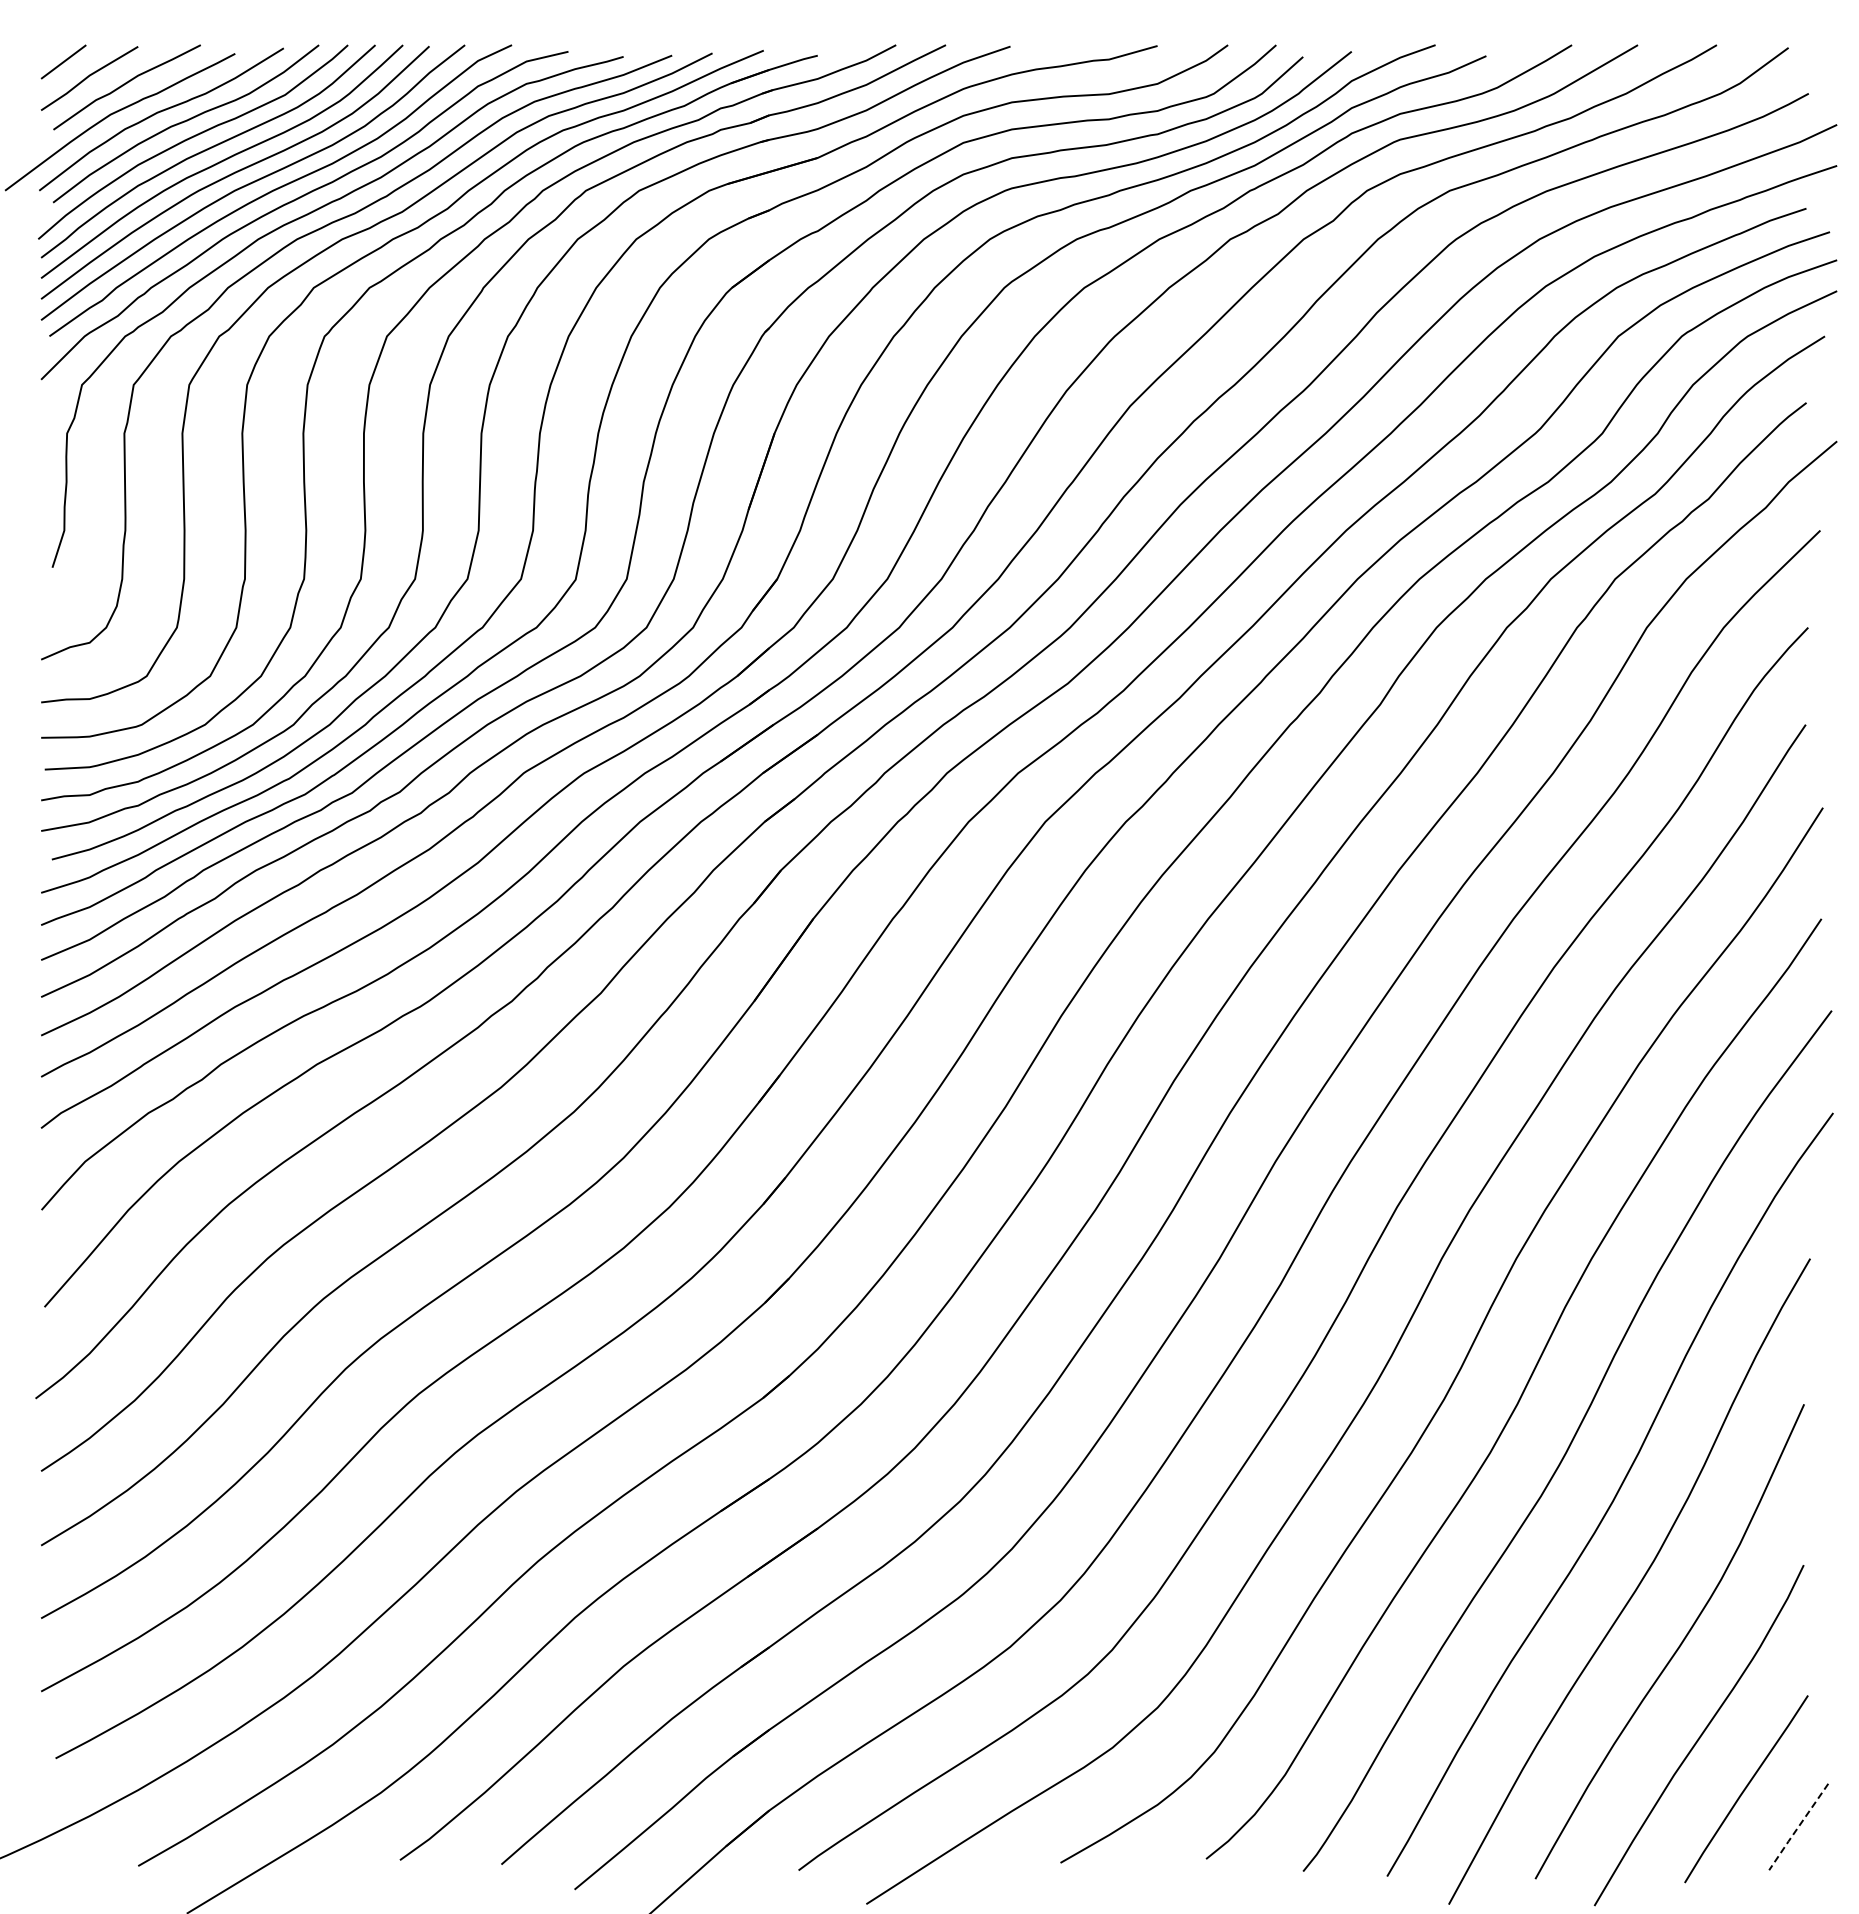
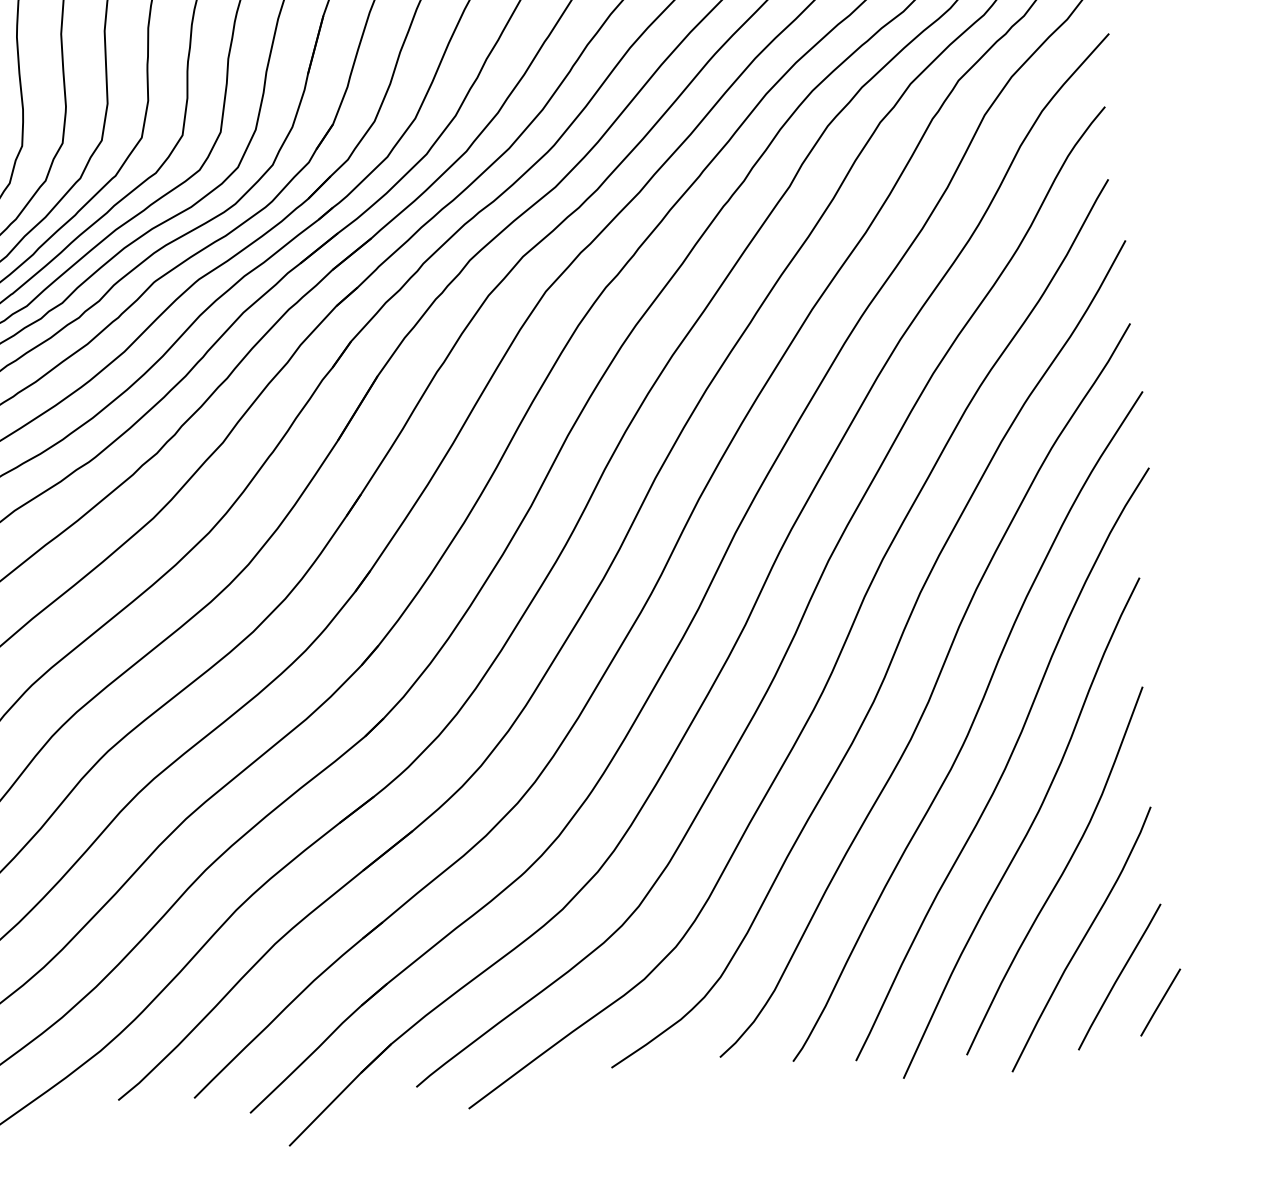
line: (1798, 1827) -> (1160, 1002), dashed -> solid

